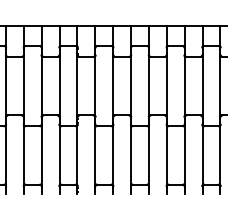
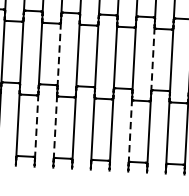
line: (95, 86) -> (59, 54), solid -> dashed
line: (184, 86) -> (152, 59), solid -> dashed
line: (77, 155) -> (36, 126), solid -> dashed
line: (95, 155) -> (55, 127), solid -> dashed
line: (166, 155) -> (130, 131), solid -> dashed

